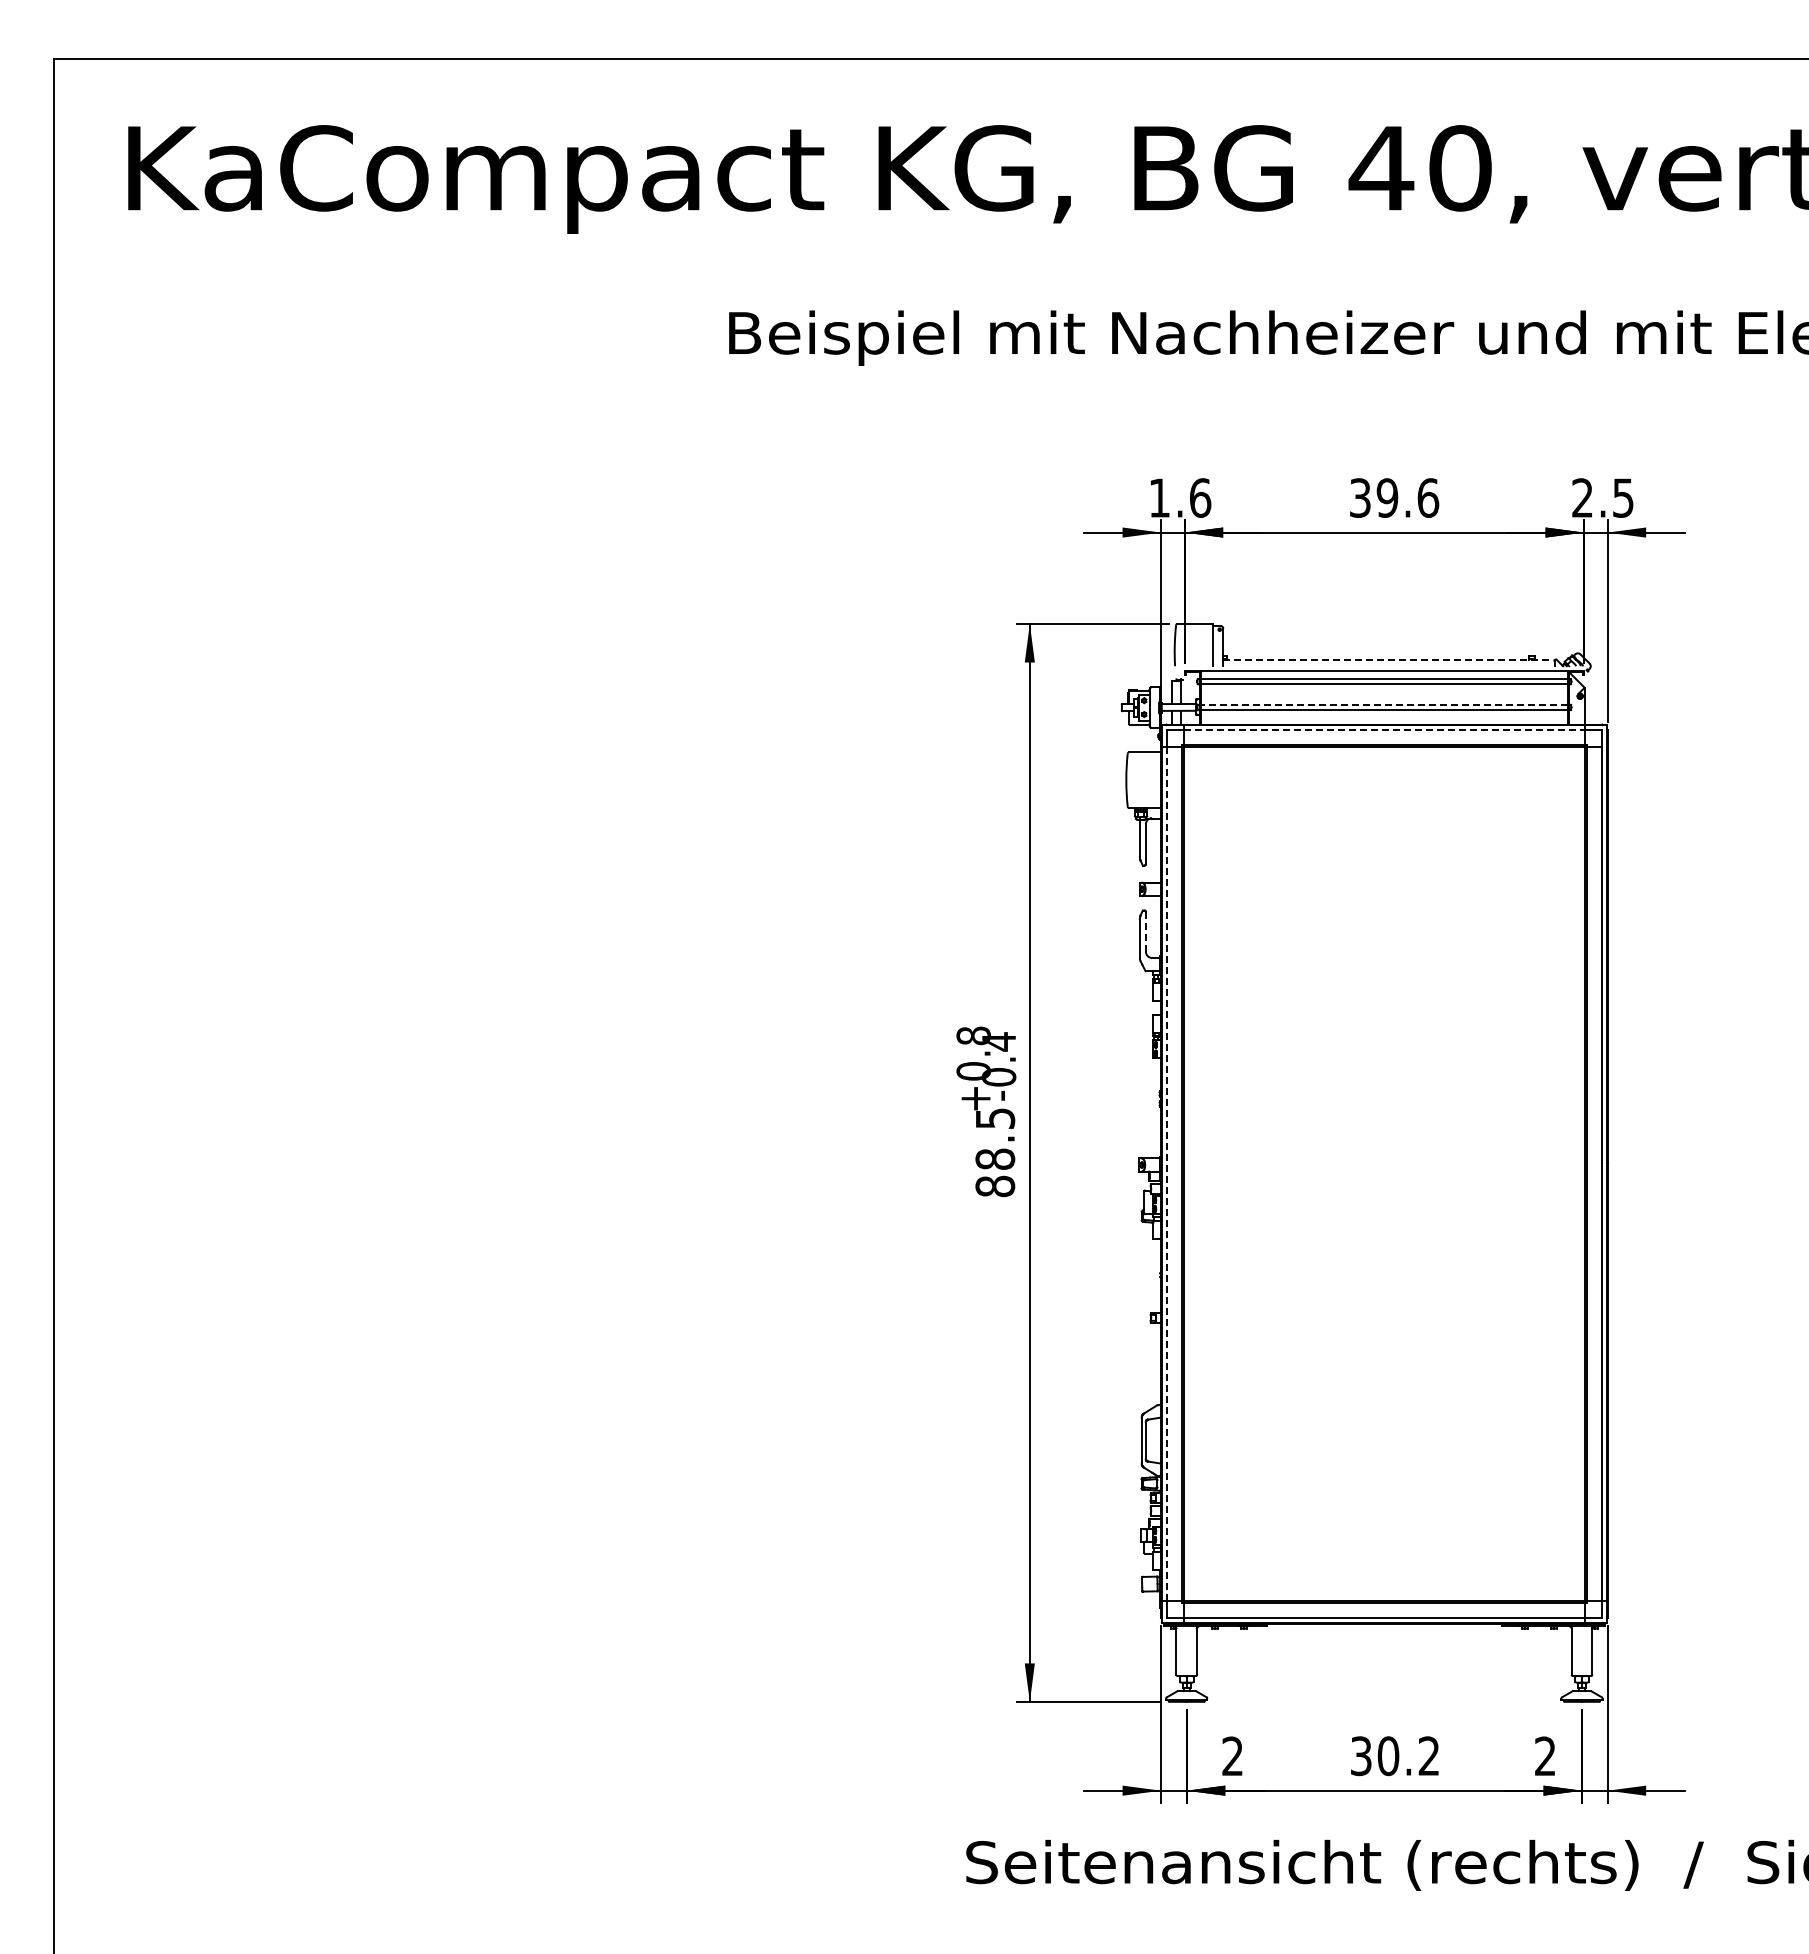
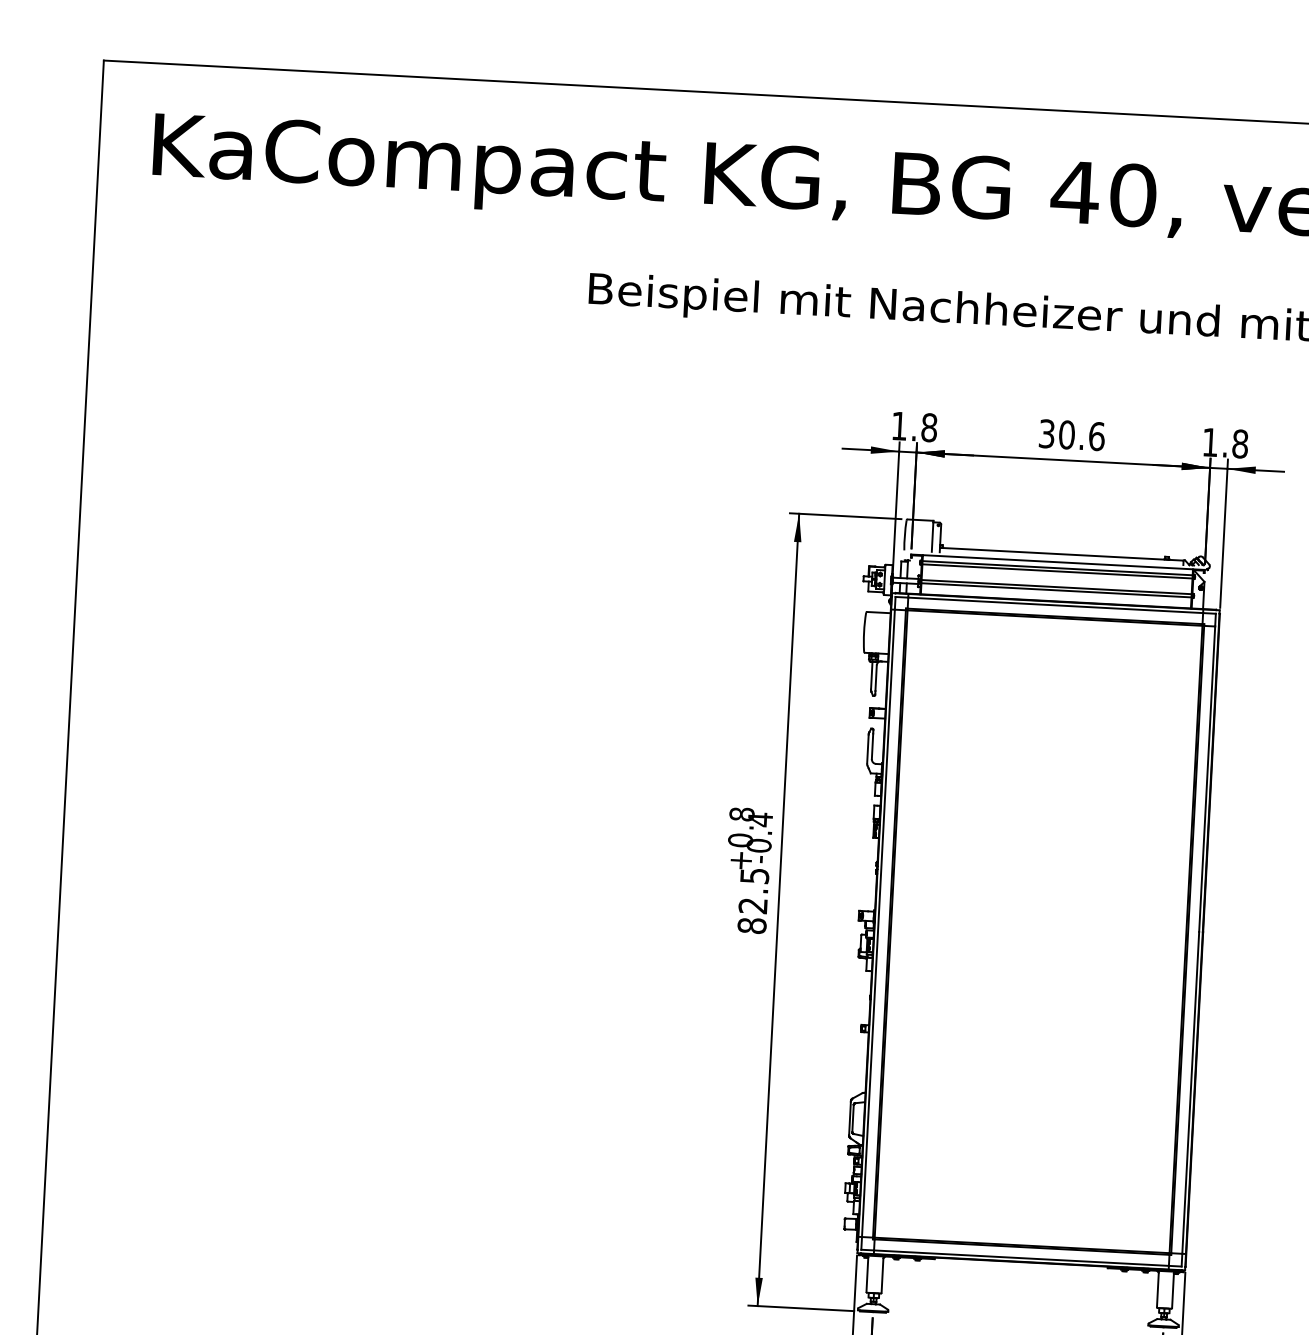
text: (1200, 497) -> (929, 427), 1.6 -> 1.8
text: (1387, 497) -> (1066, 434), 39.6 -> 30.6
text: (1603, 497) -> (1225, 442), 2.5 -> 1.8
line: (1388, 660) -> (1061, 554), dashed -> solid
line: (1384, 705) -> (1056, 587), dashed -> solid
line: (1384, 730) -> (1055, 605), dashed -> solid
line: (1145, 933) -> (872, 745), dashed -> solid
text: (995, 1158) -> (753, 905), 88.5 -> 82.5
line: (1166, 1174) -> (878, 923), dashed -> solid

